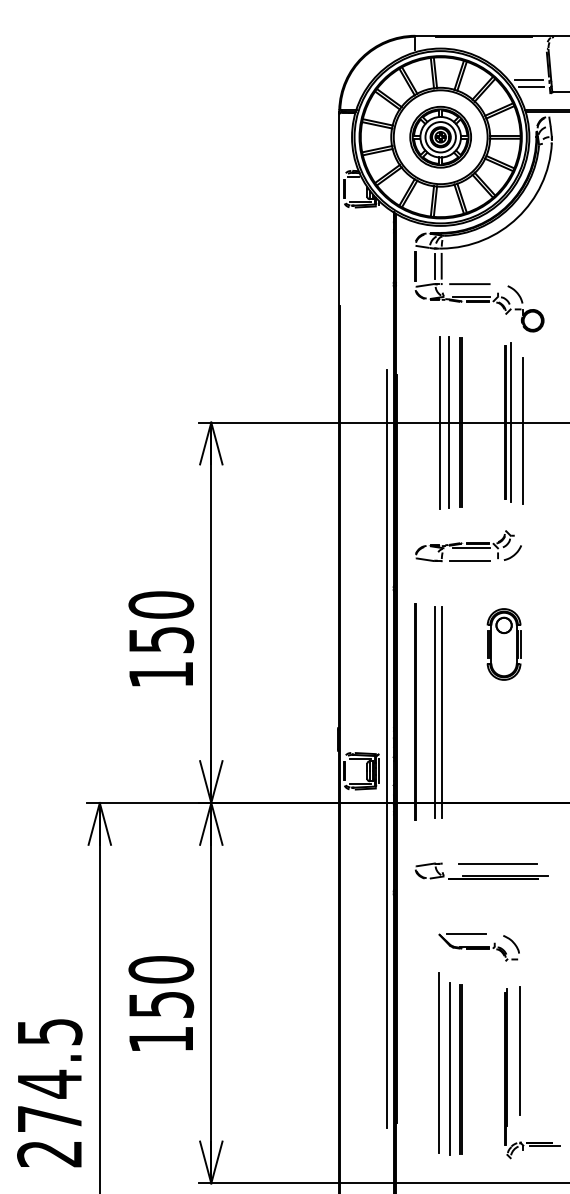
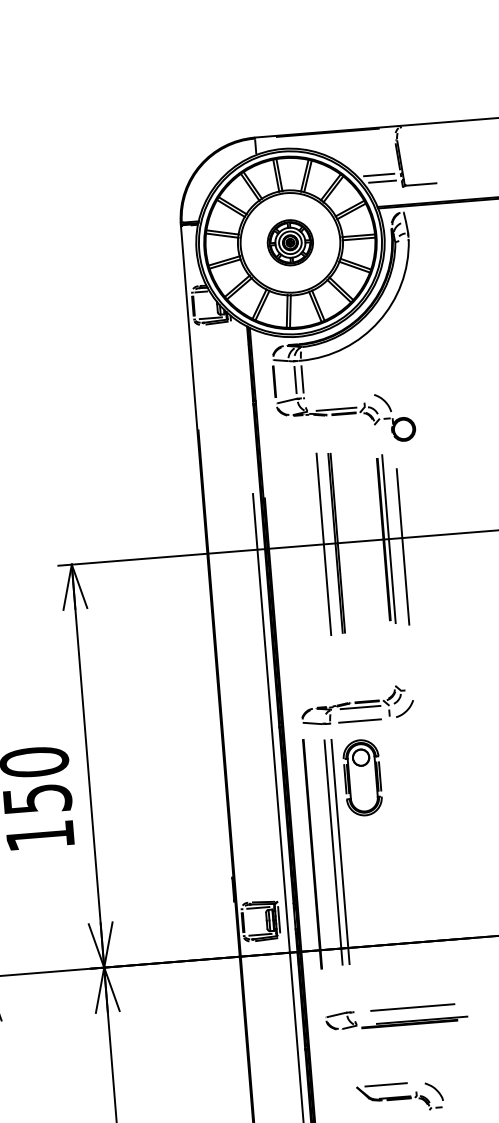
part: (440, 136) -> (290, 242), size x0.7
line: (469, 284) -> (333, 396), removed
line: (440, 422) -> (314, 545), removed
part: (468, 546) -> (357, 705), moved
part: (503, 644) -> (362, 777), moved

